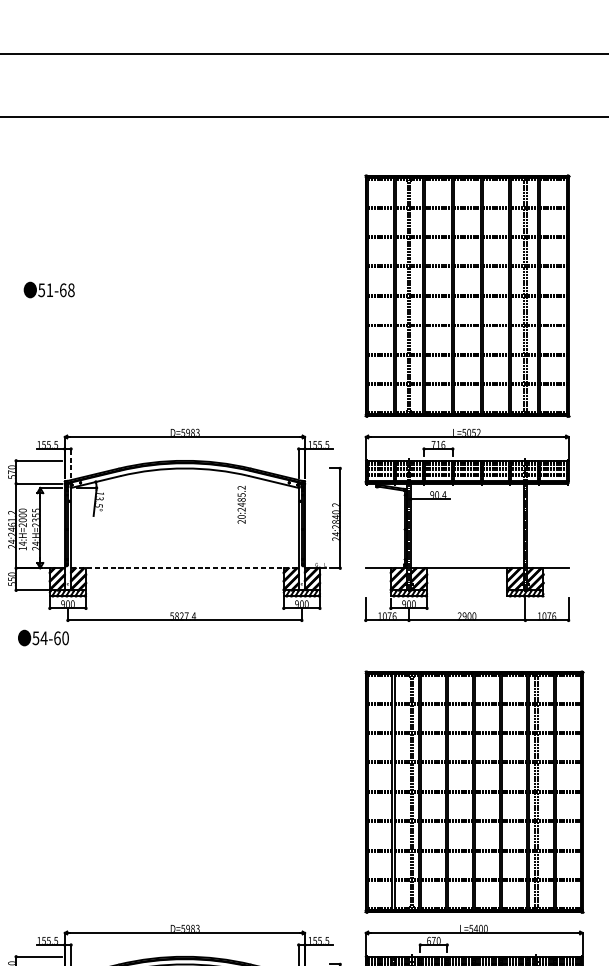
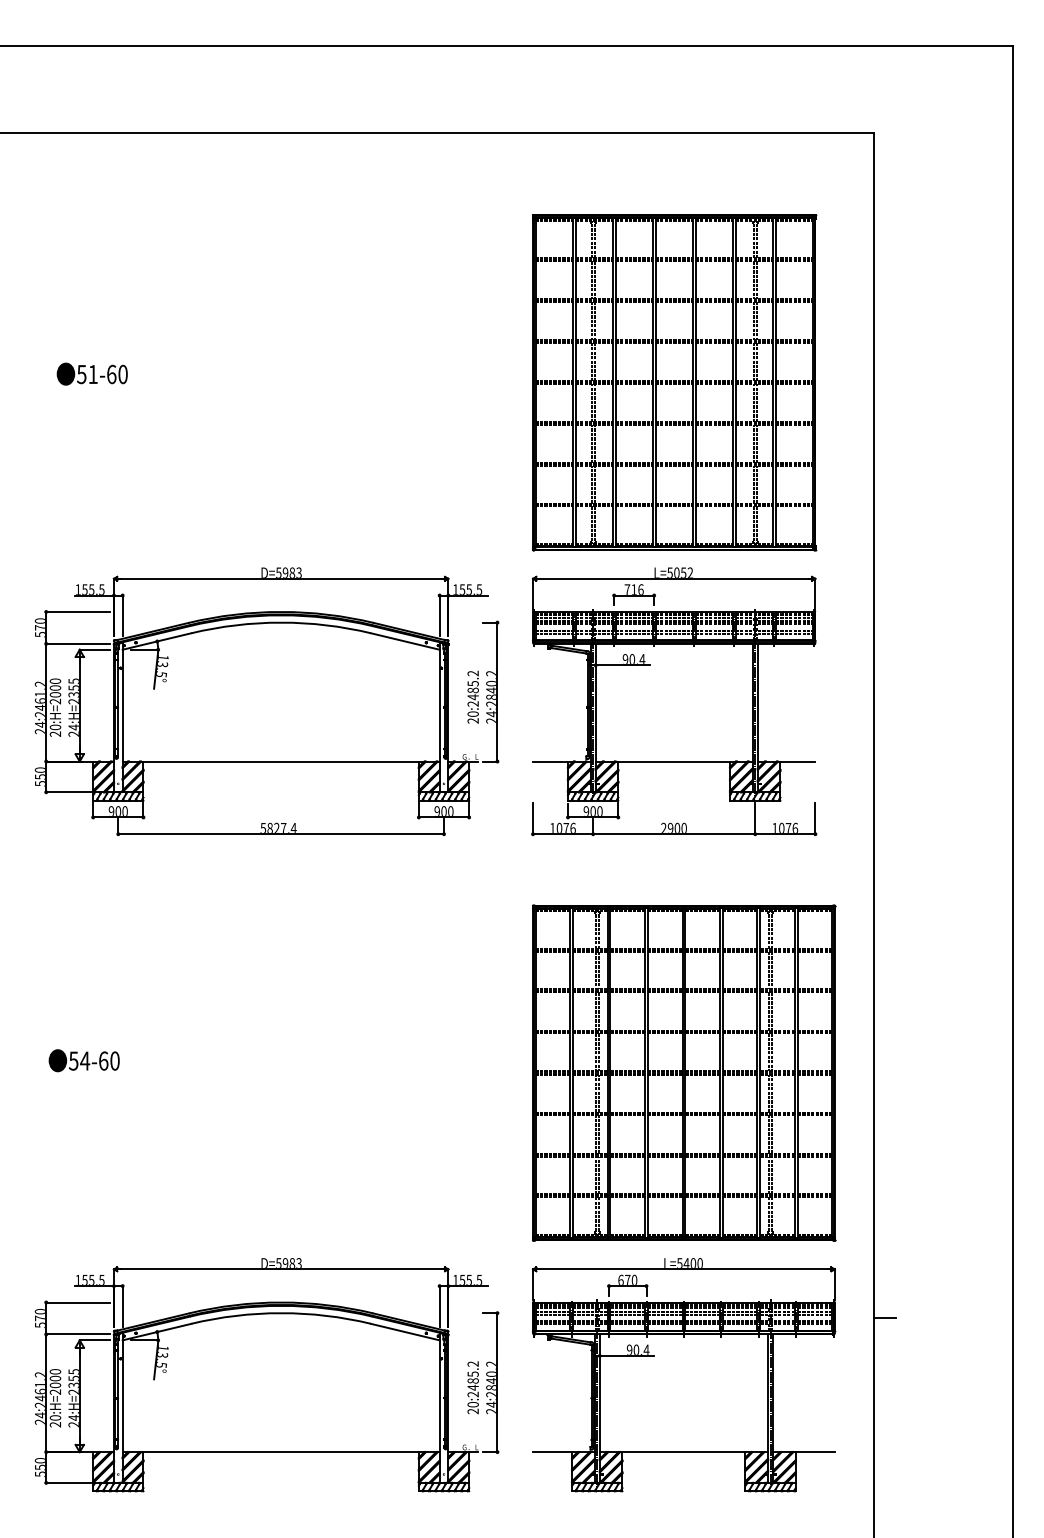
text: (70, 290) -> (122, 374), 51-68 -> 51-60
line: (70, 463) -> (122, 615), dashed -> solid
text: (241, 504) -> (472, 696), moved
text: (22, 545) -> (55, 730), 14:H=2000 -> 20:H=2000
line: (185, 568) -> (281, 761), dashed -> solid
text: (42, 637) -> (83, 1060), moved

